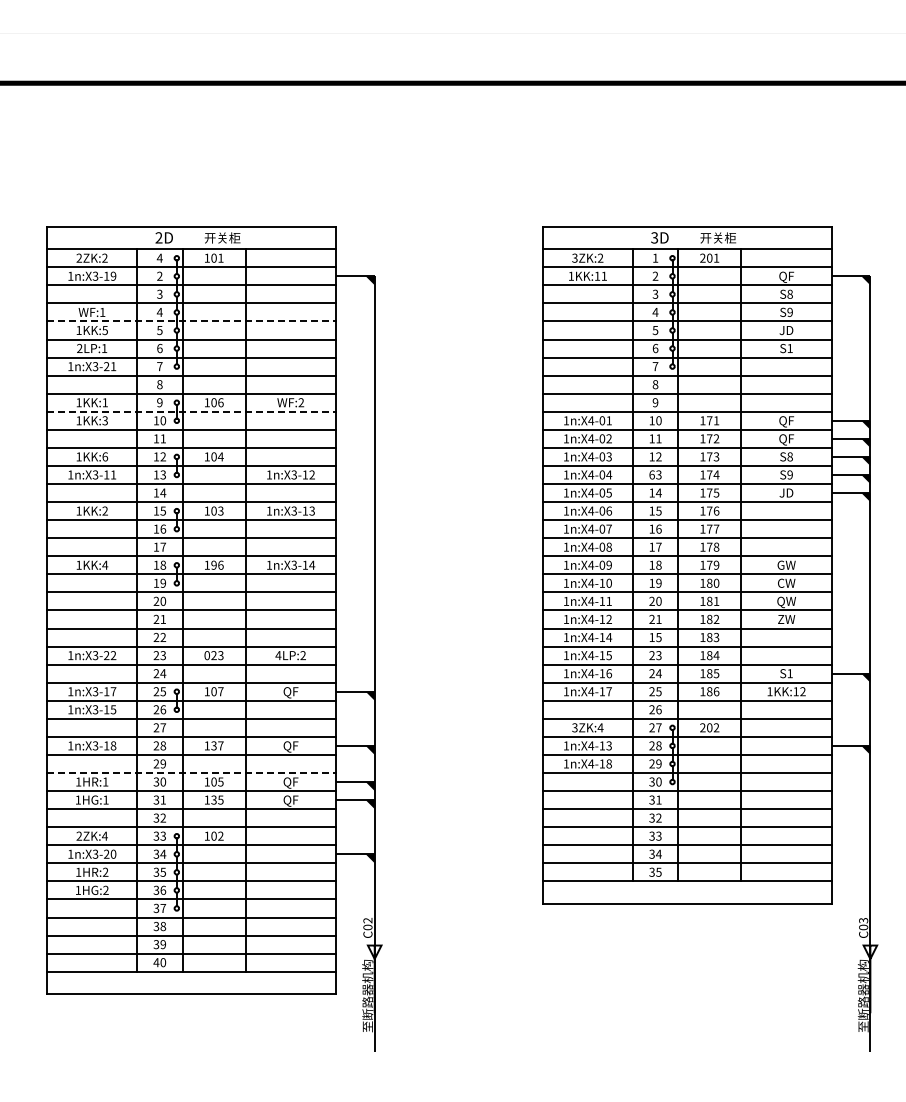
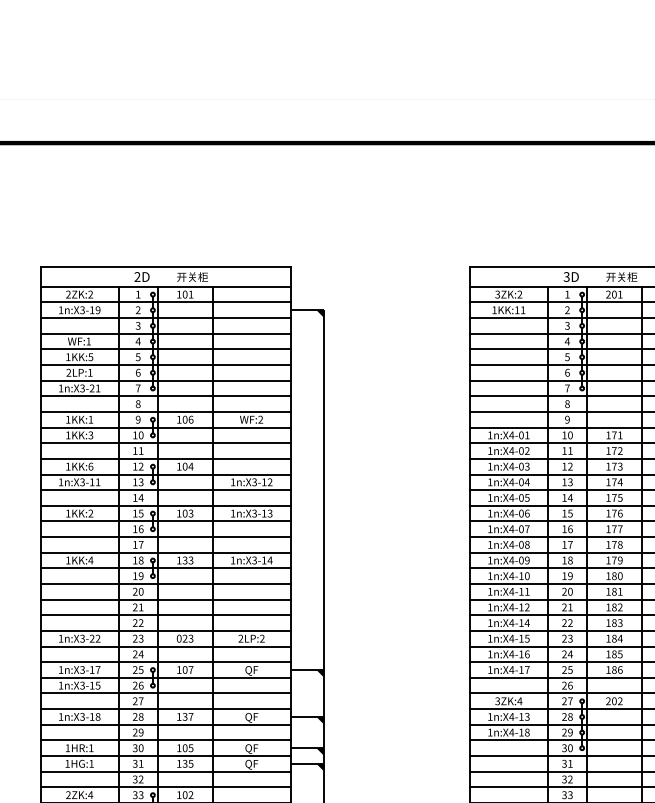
text: (159, 257) -> (137, 293), 4 -> 1
line: (192, 321) -> (166, 349), dashed -> solid
line: (192, 411) -> (166, 427), dashed -> solid
text: (651, 474) -> (563, 481), 63 -> 13
text: (217, 564) -> (188, 559), 196 -> 133
text: (655, 637) -> (567, 623), 15 -> 22
text: (278, 655) -> (240, 638), 4LP:2 -> 2LP:2
line: (192, 773) -> (166, 740), dashed -> solid

